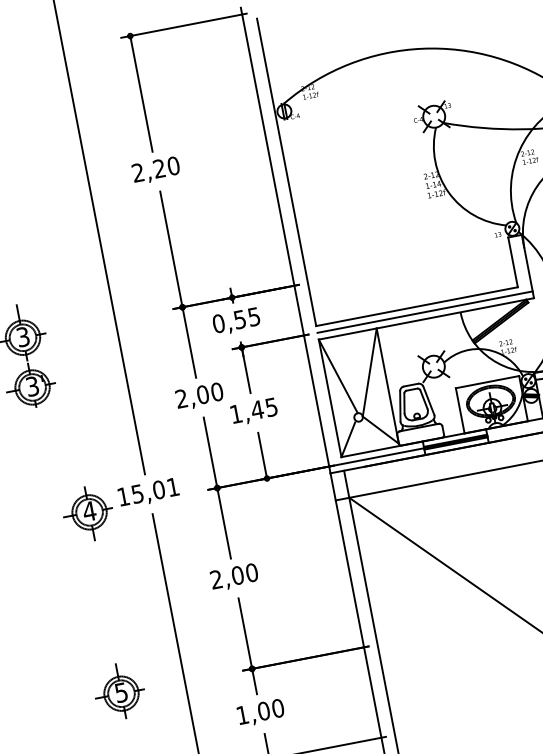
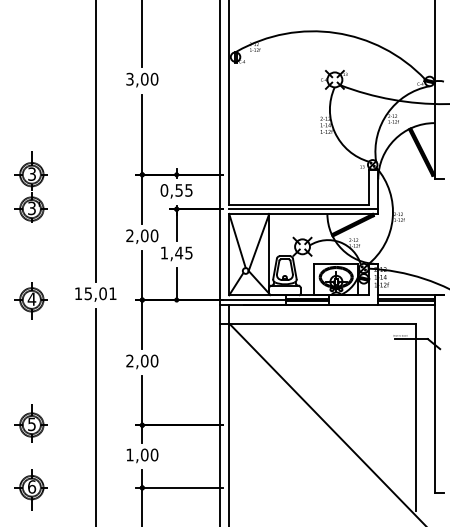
text: (148, 169) -> (137, 78), 2,20 -> 3,00
part: (87, 513) -> (30, 300), moved
part: (119, 691) -> (30, 423), moved

